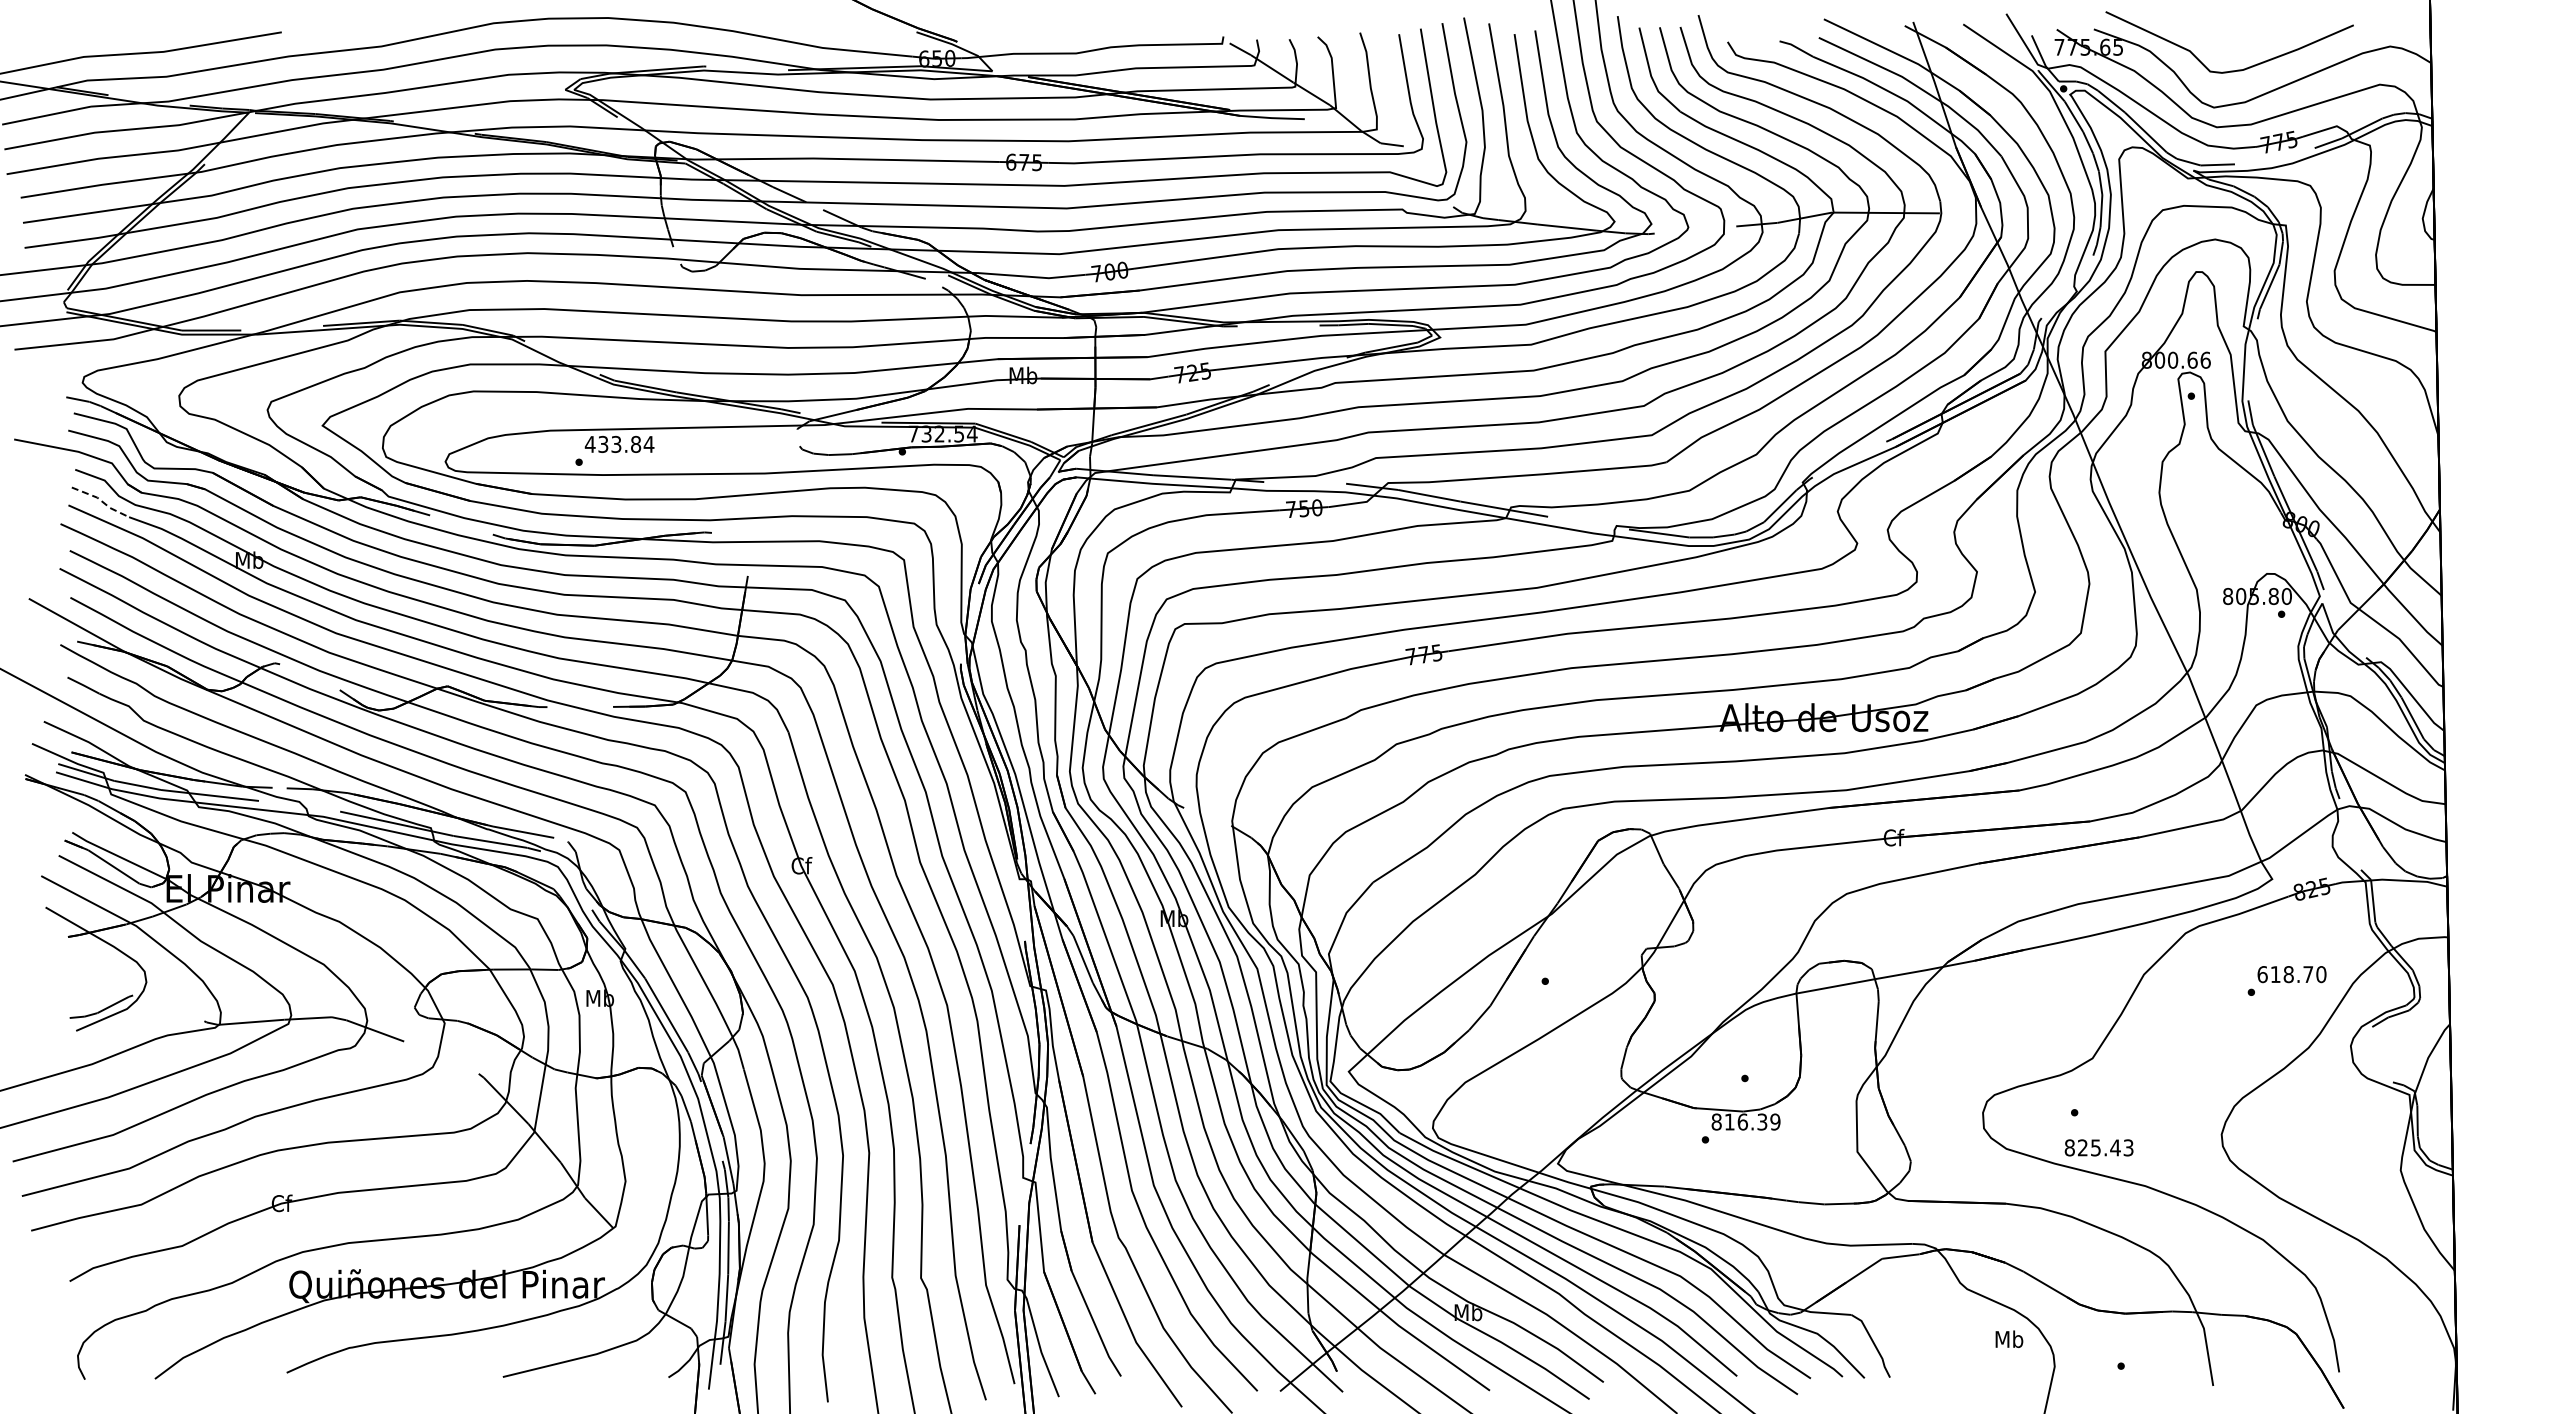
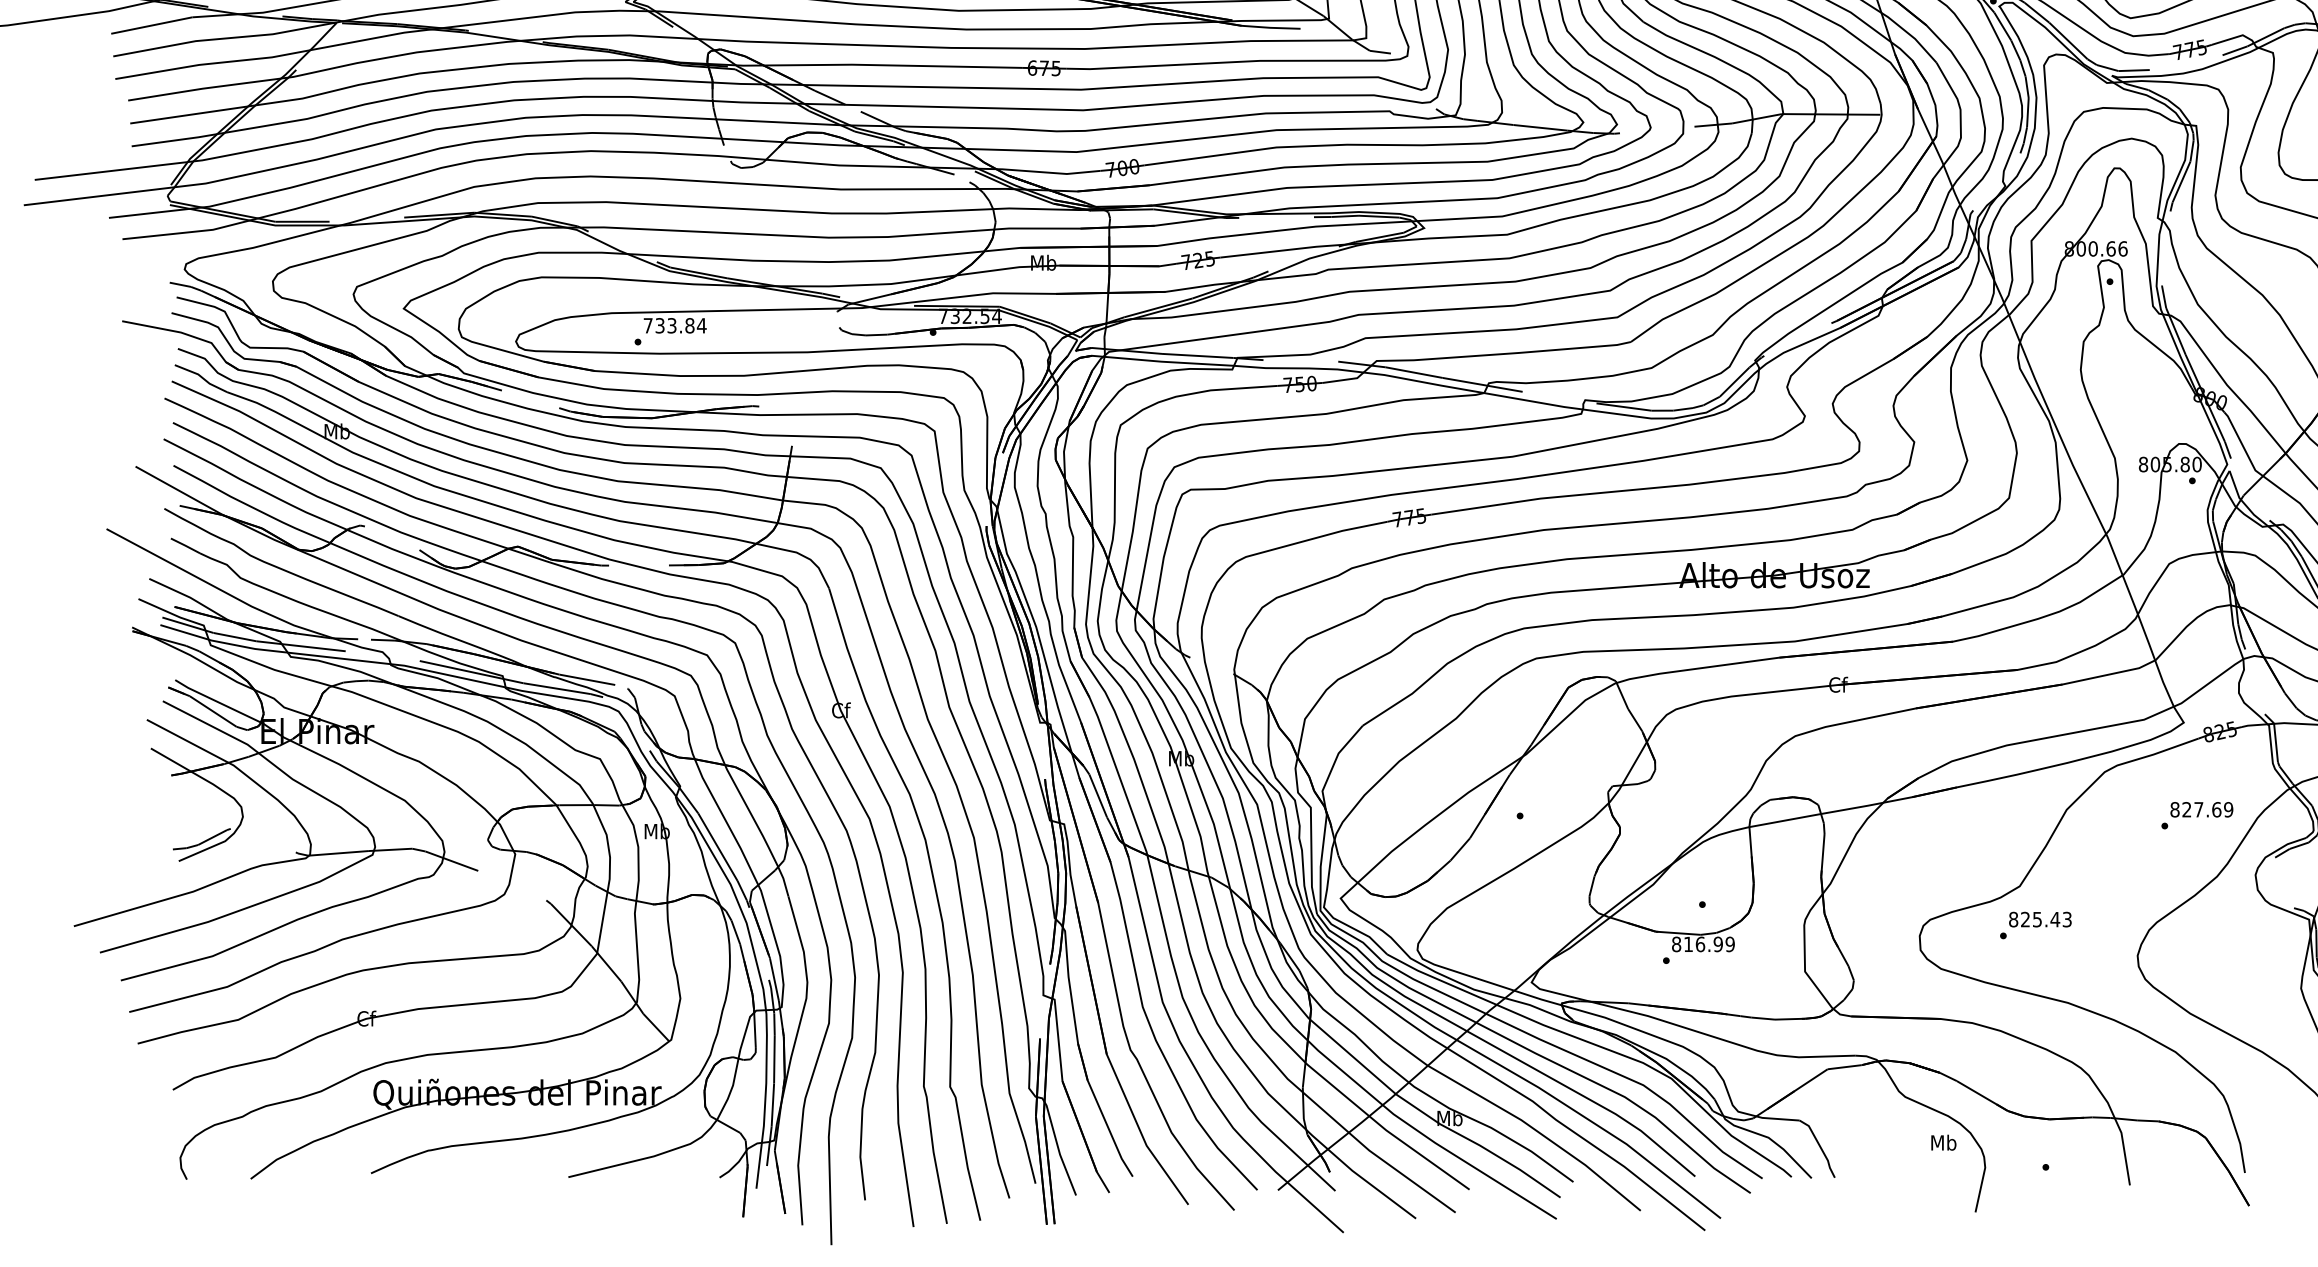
text: (589, 444) -> (647, 325), 433.84 -> 733.84
line: (101, 501) -> (201, 377), dashed -> solid
text: (2291, 974) -> (2201, 809), 618.70 -> 827.69
text: (1762, 1121) -> (1718, 943), 816.39 -> 816.99
text: (2098, 1147) -> (2039, 919), moved

